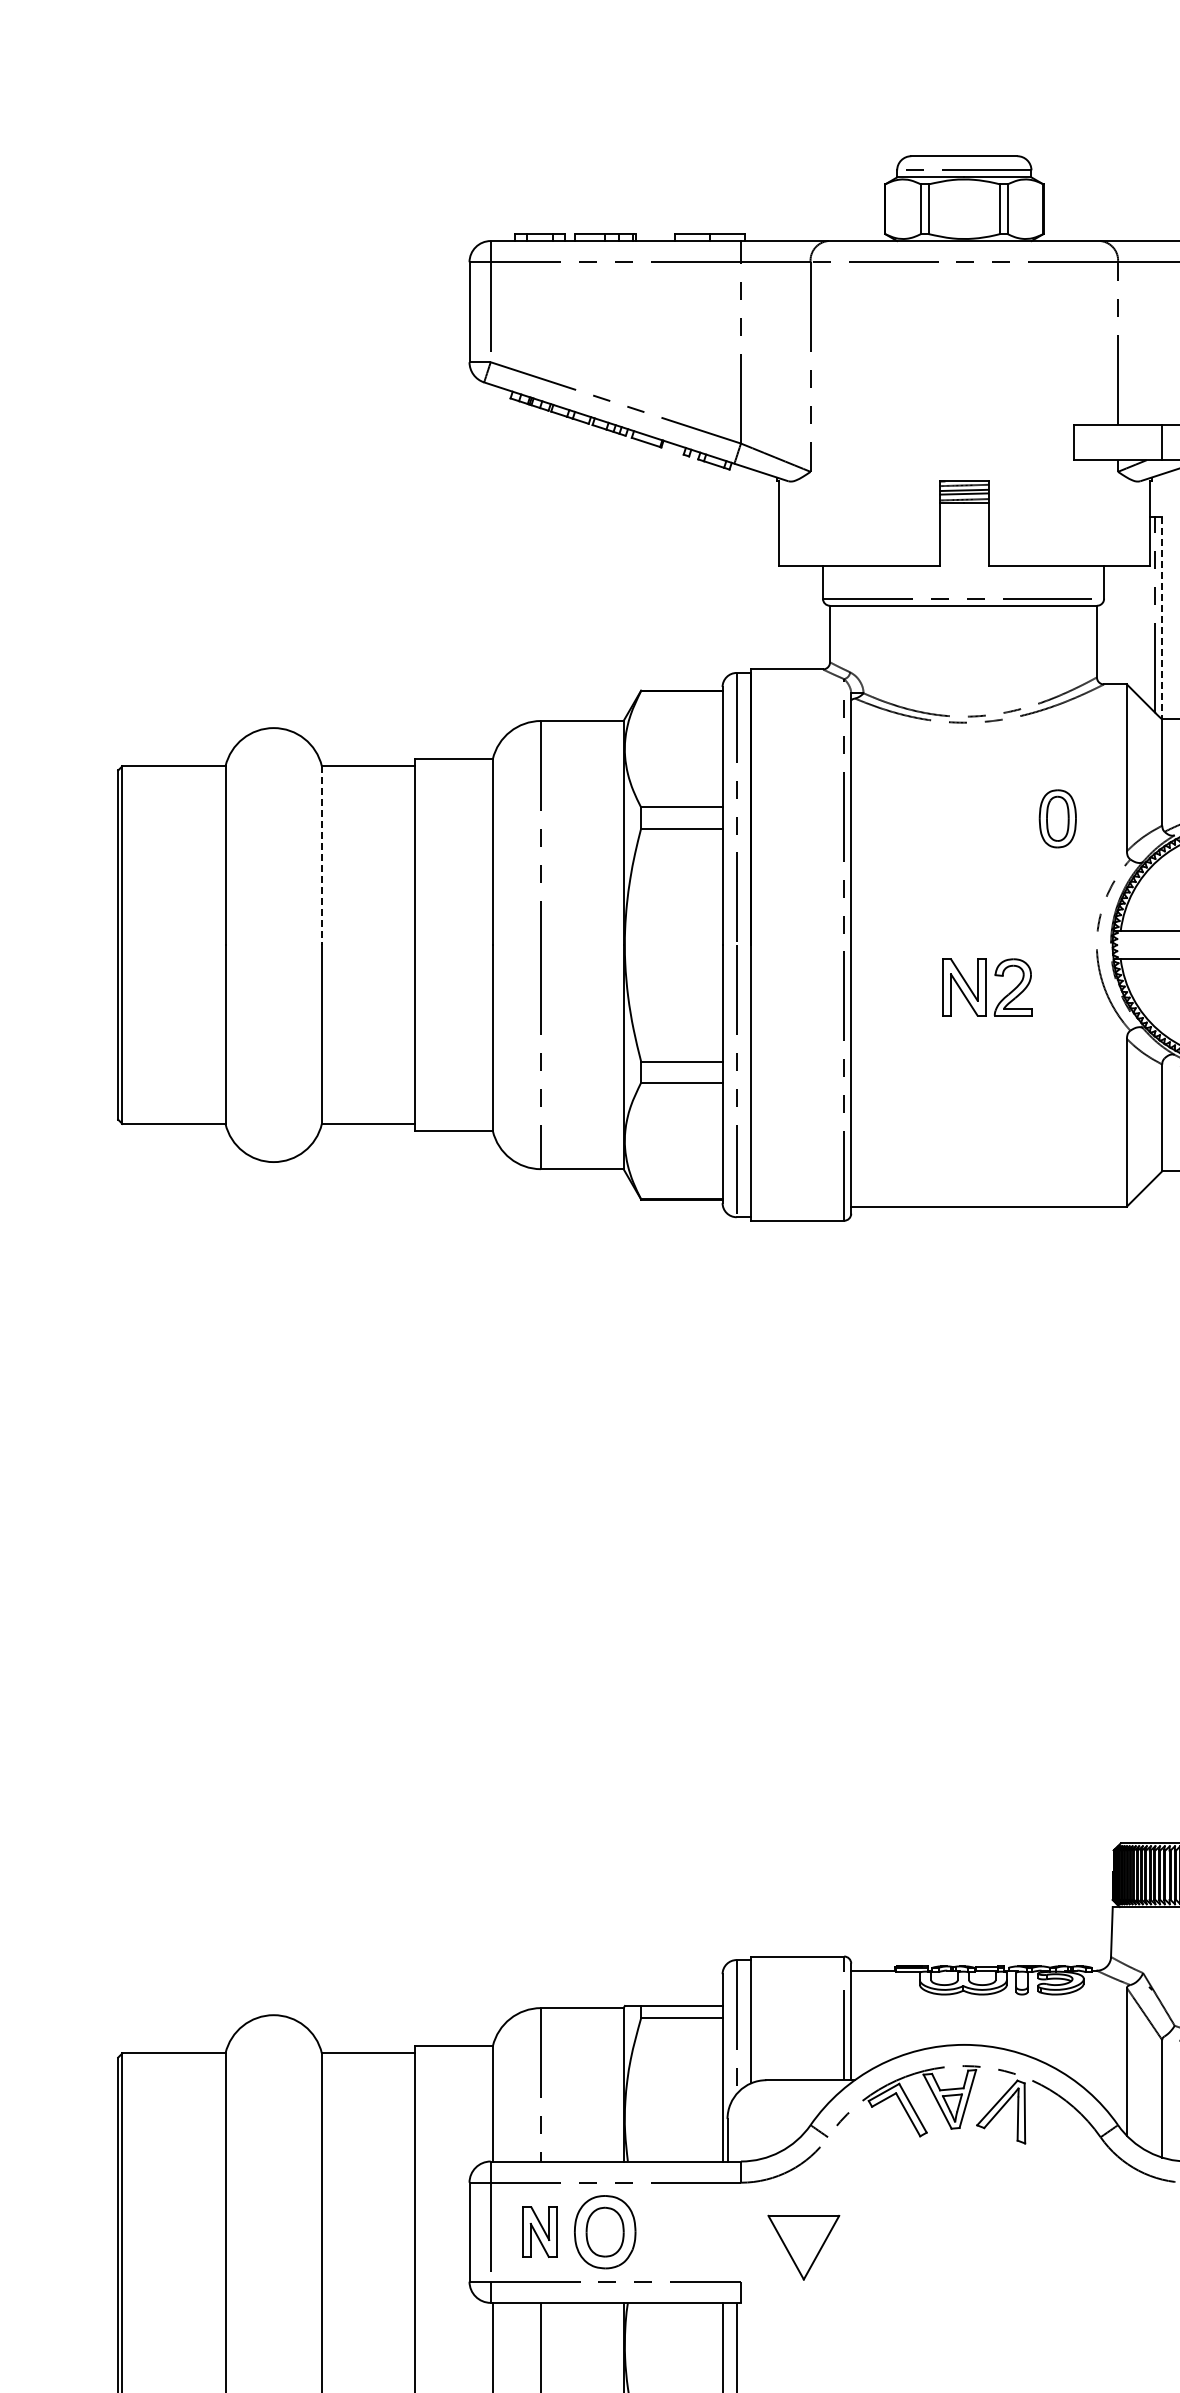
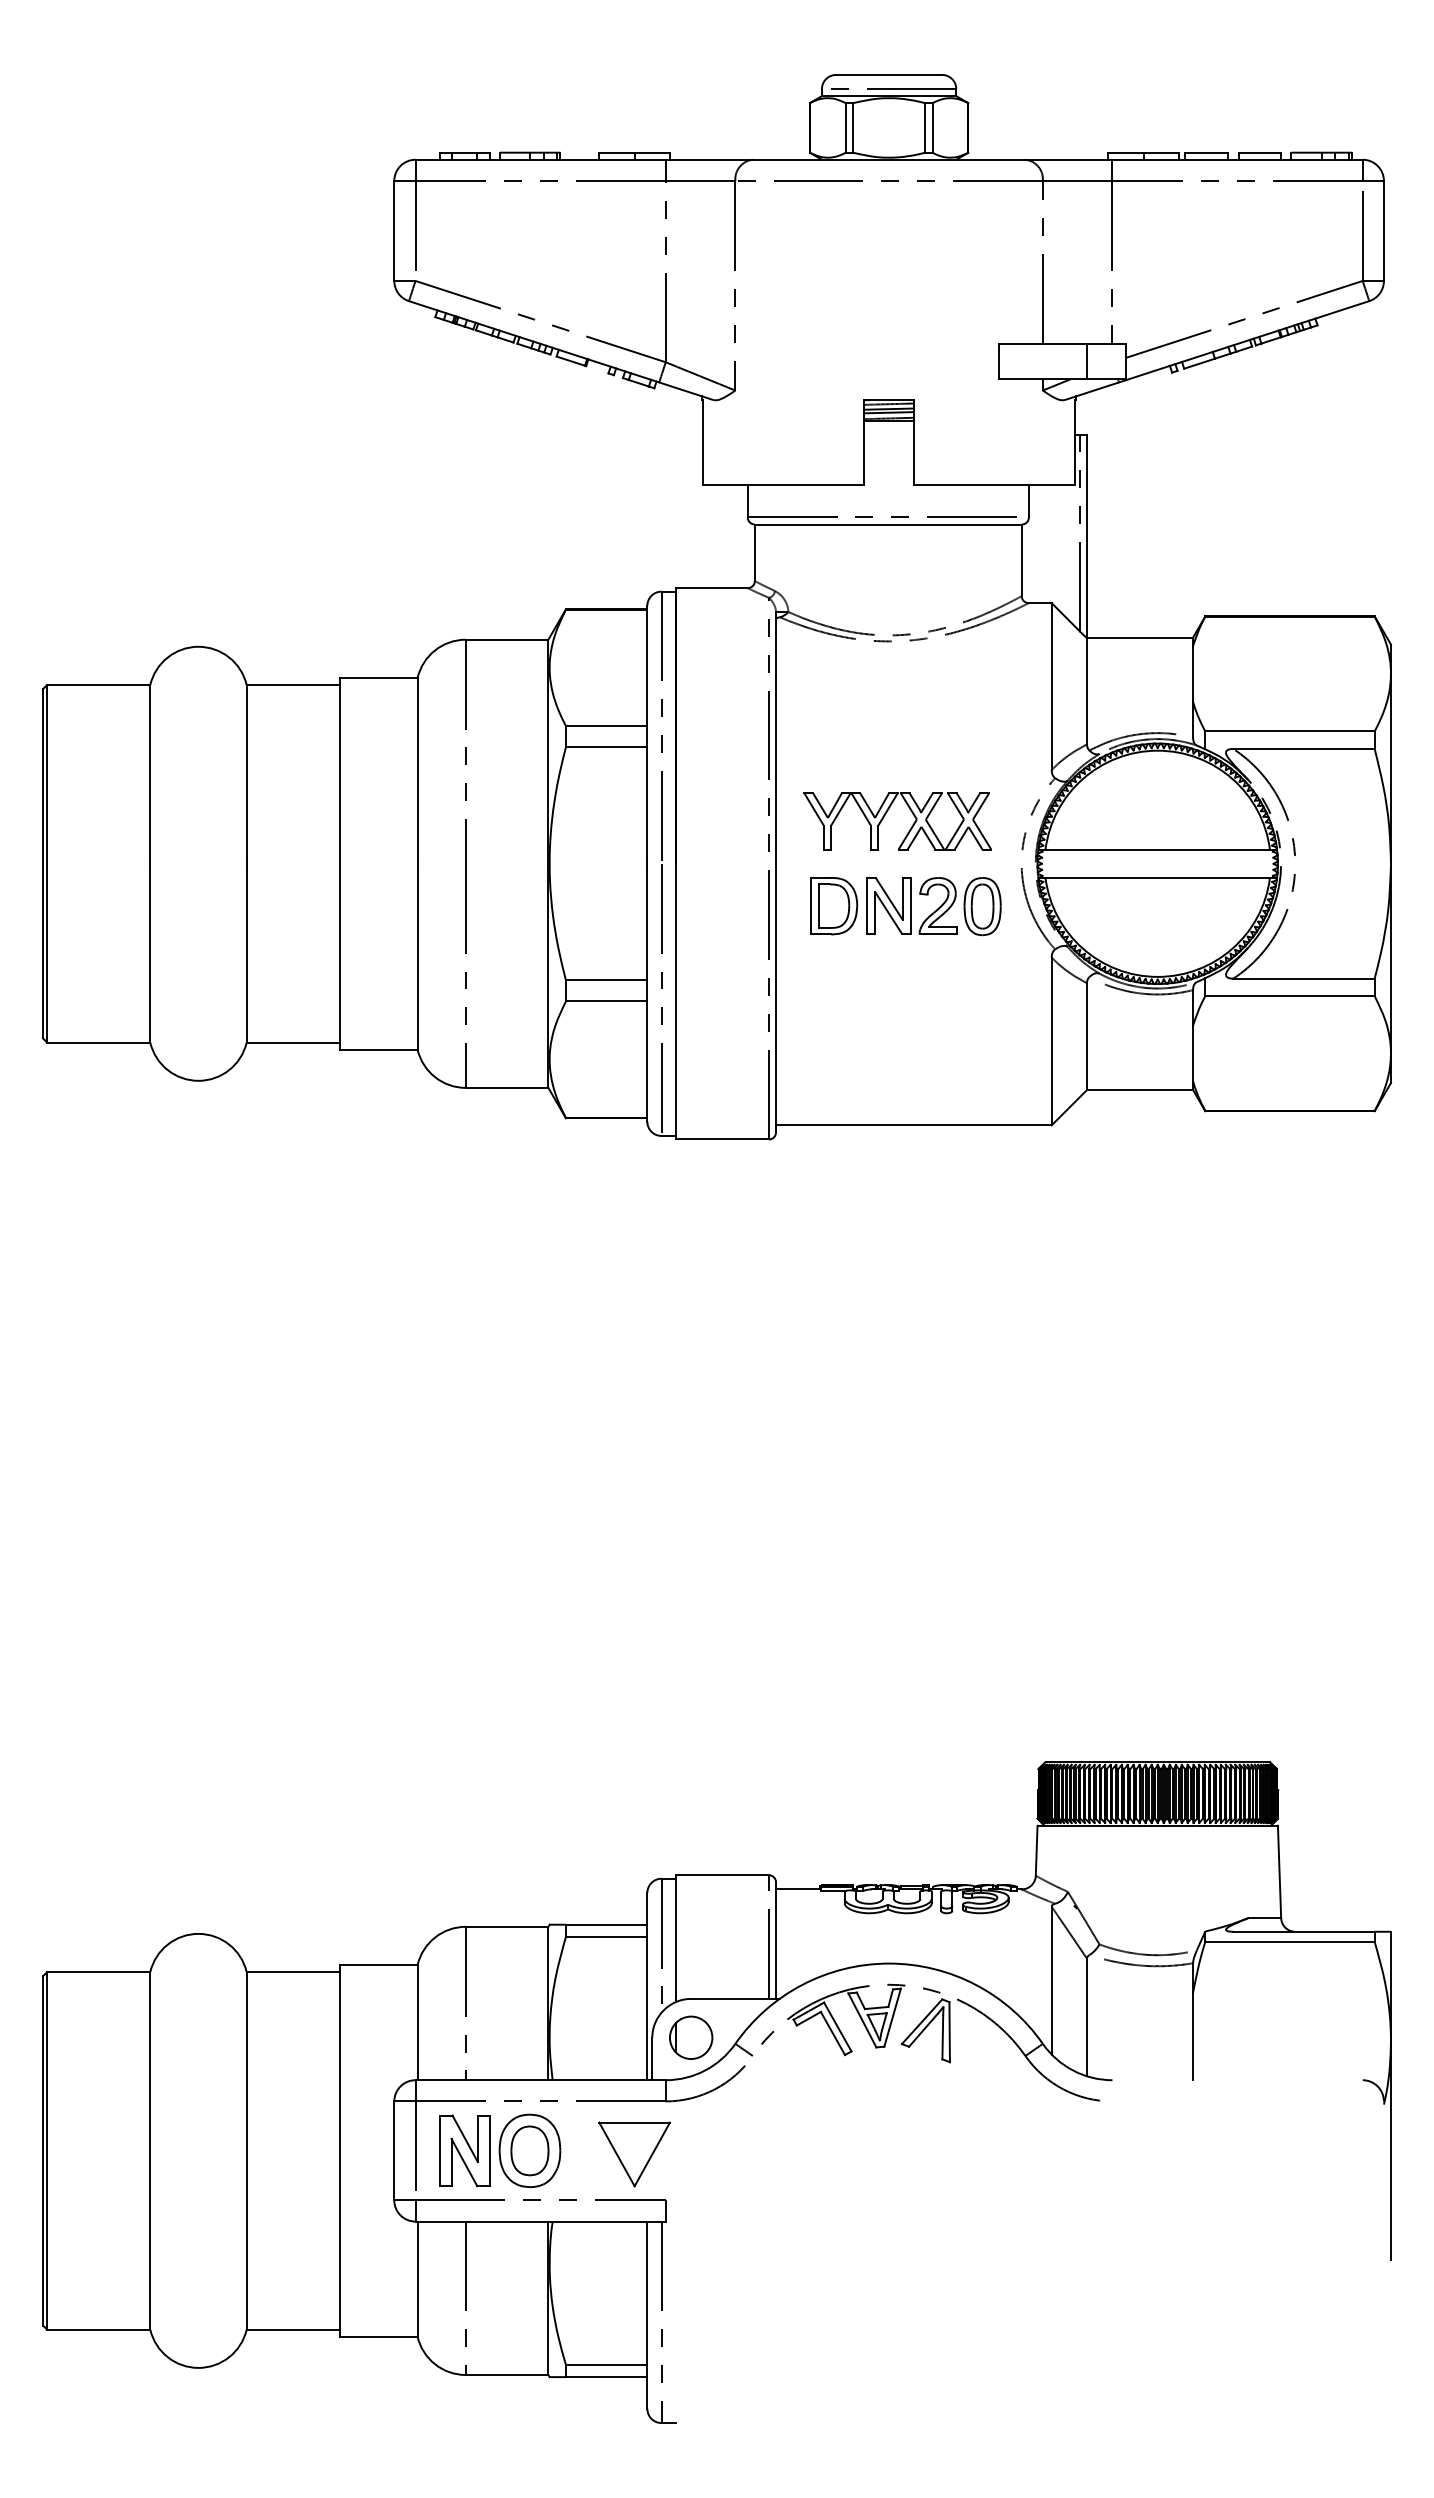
line: (1162, 618) -> (1087, 537), dashed -> solid
part: (1057, 818) -> (982, 906), moved
line: (321, 855) -> (246, 774), dashed -> solid
part: (961, 895) -> (886, 814), added
part: (909, 987) -> (834, 906), added
part: (766, 2118) -> (691, 2037), added
part: (539, 2231) -> (464, 2150), size x1.43
part: (803, 2247) -> (634, 2154), moved

